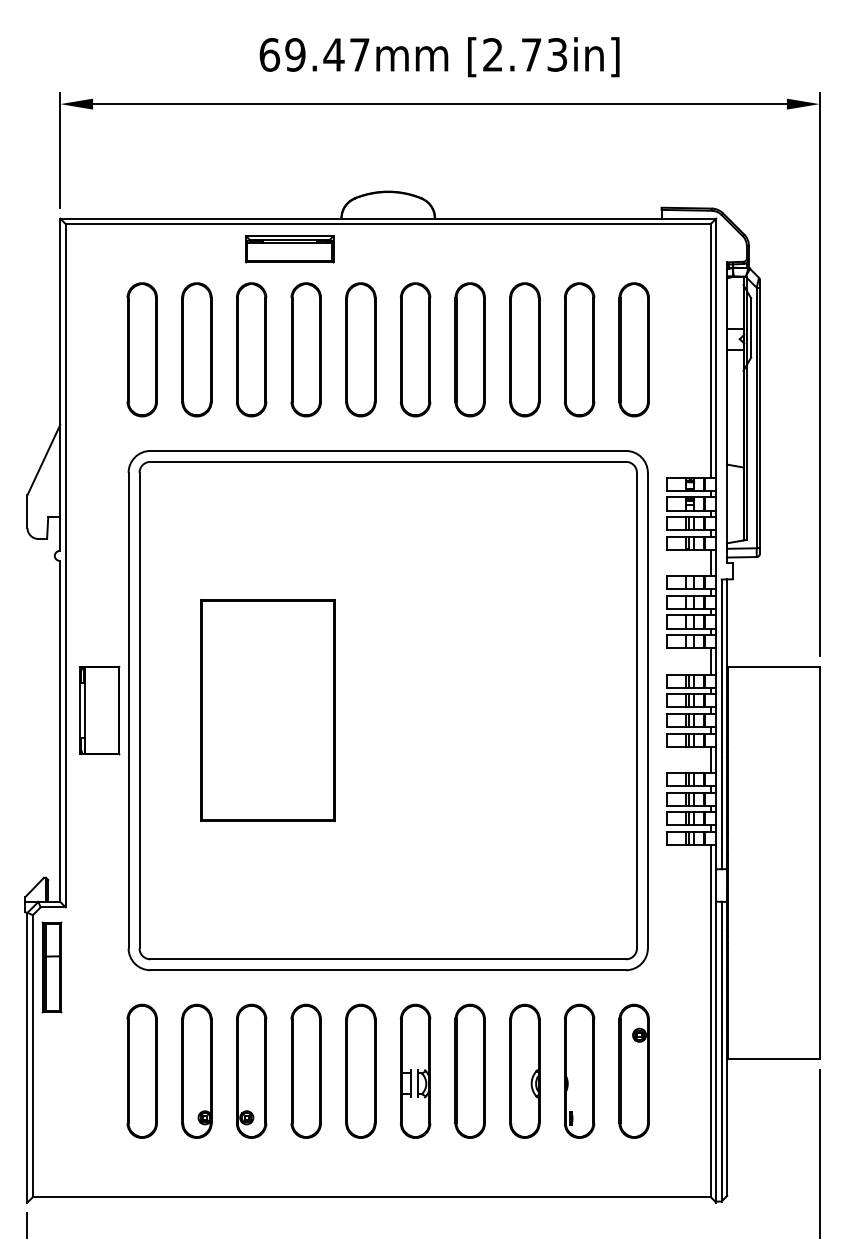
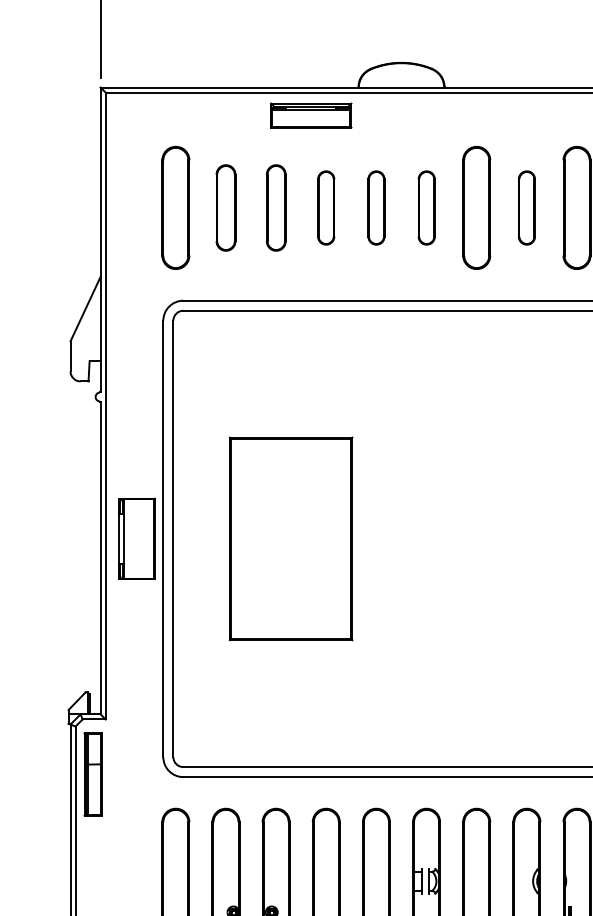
part: (196, 349) -> (225, 207), size x0.7
part: (251, 349) -> (276, 207), size x0.7
part: (305, 349) -> (325, 207), size x0.6
part: (360, 349) -> (376, 207), size x0.6
part: (415, 349) -> (426, 207), size x0.6
part: (524, 349) -> (526, 207), size x0.6

